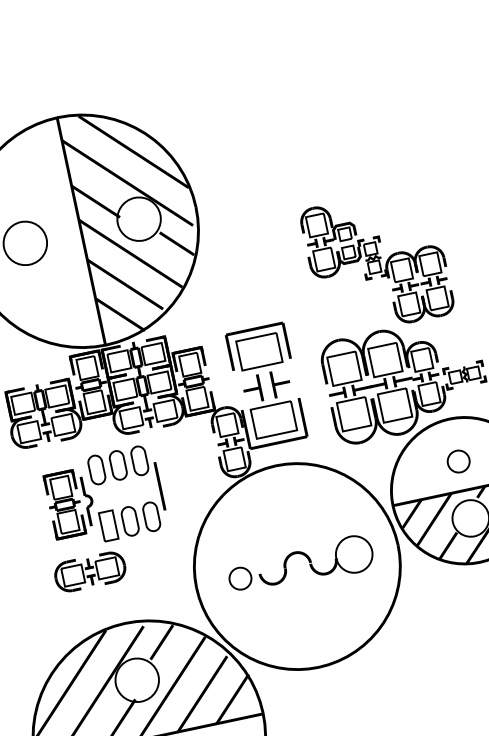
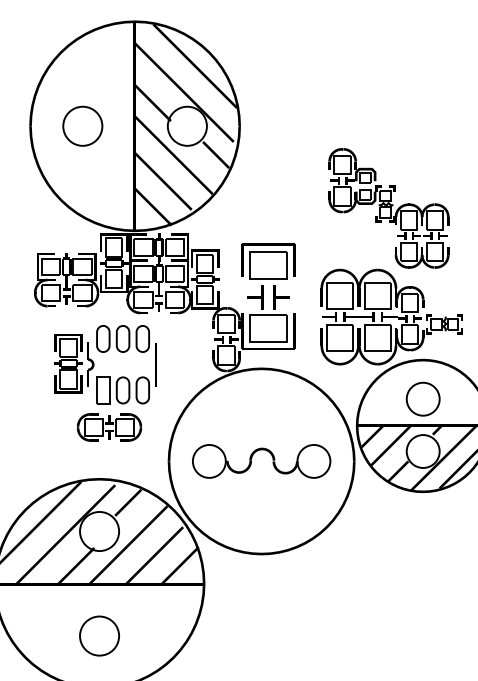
circle: (457, 460) -> (422, 398), size x1.67
part: (90, 572) -> (109, 427), moved
circle: (239, 577) -> (208, 460), size x1.67

